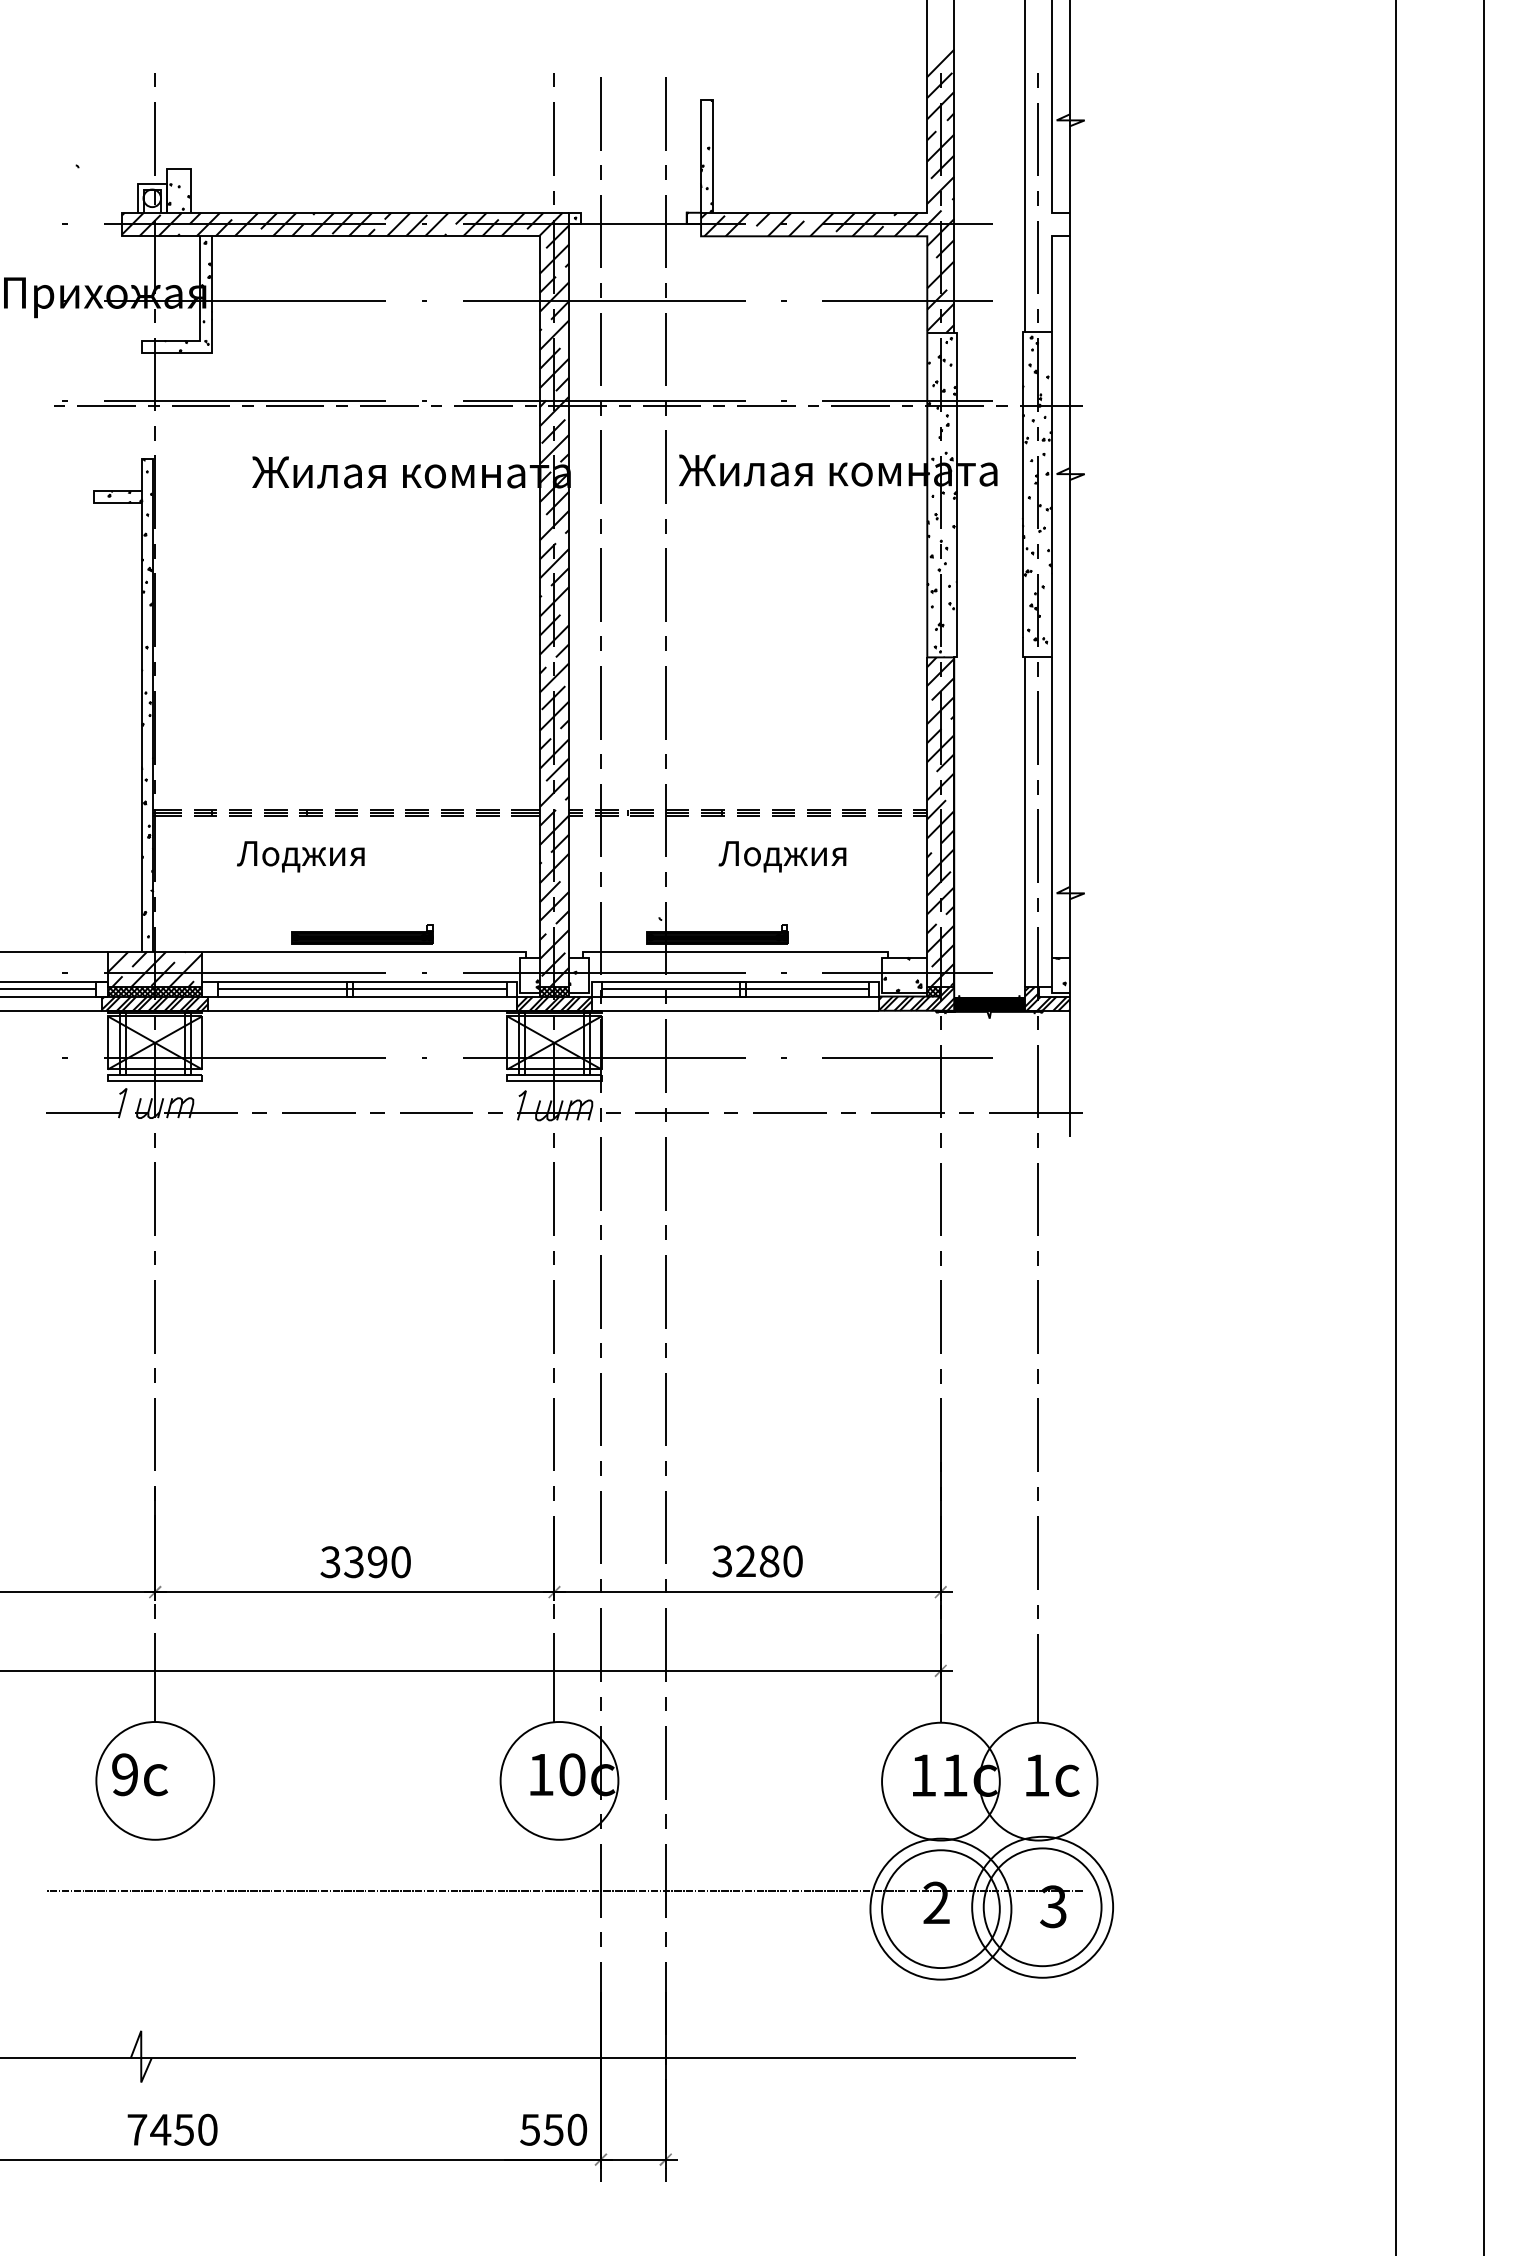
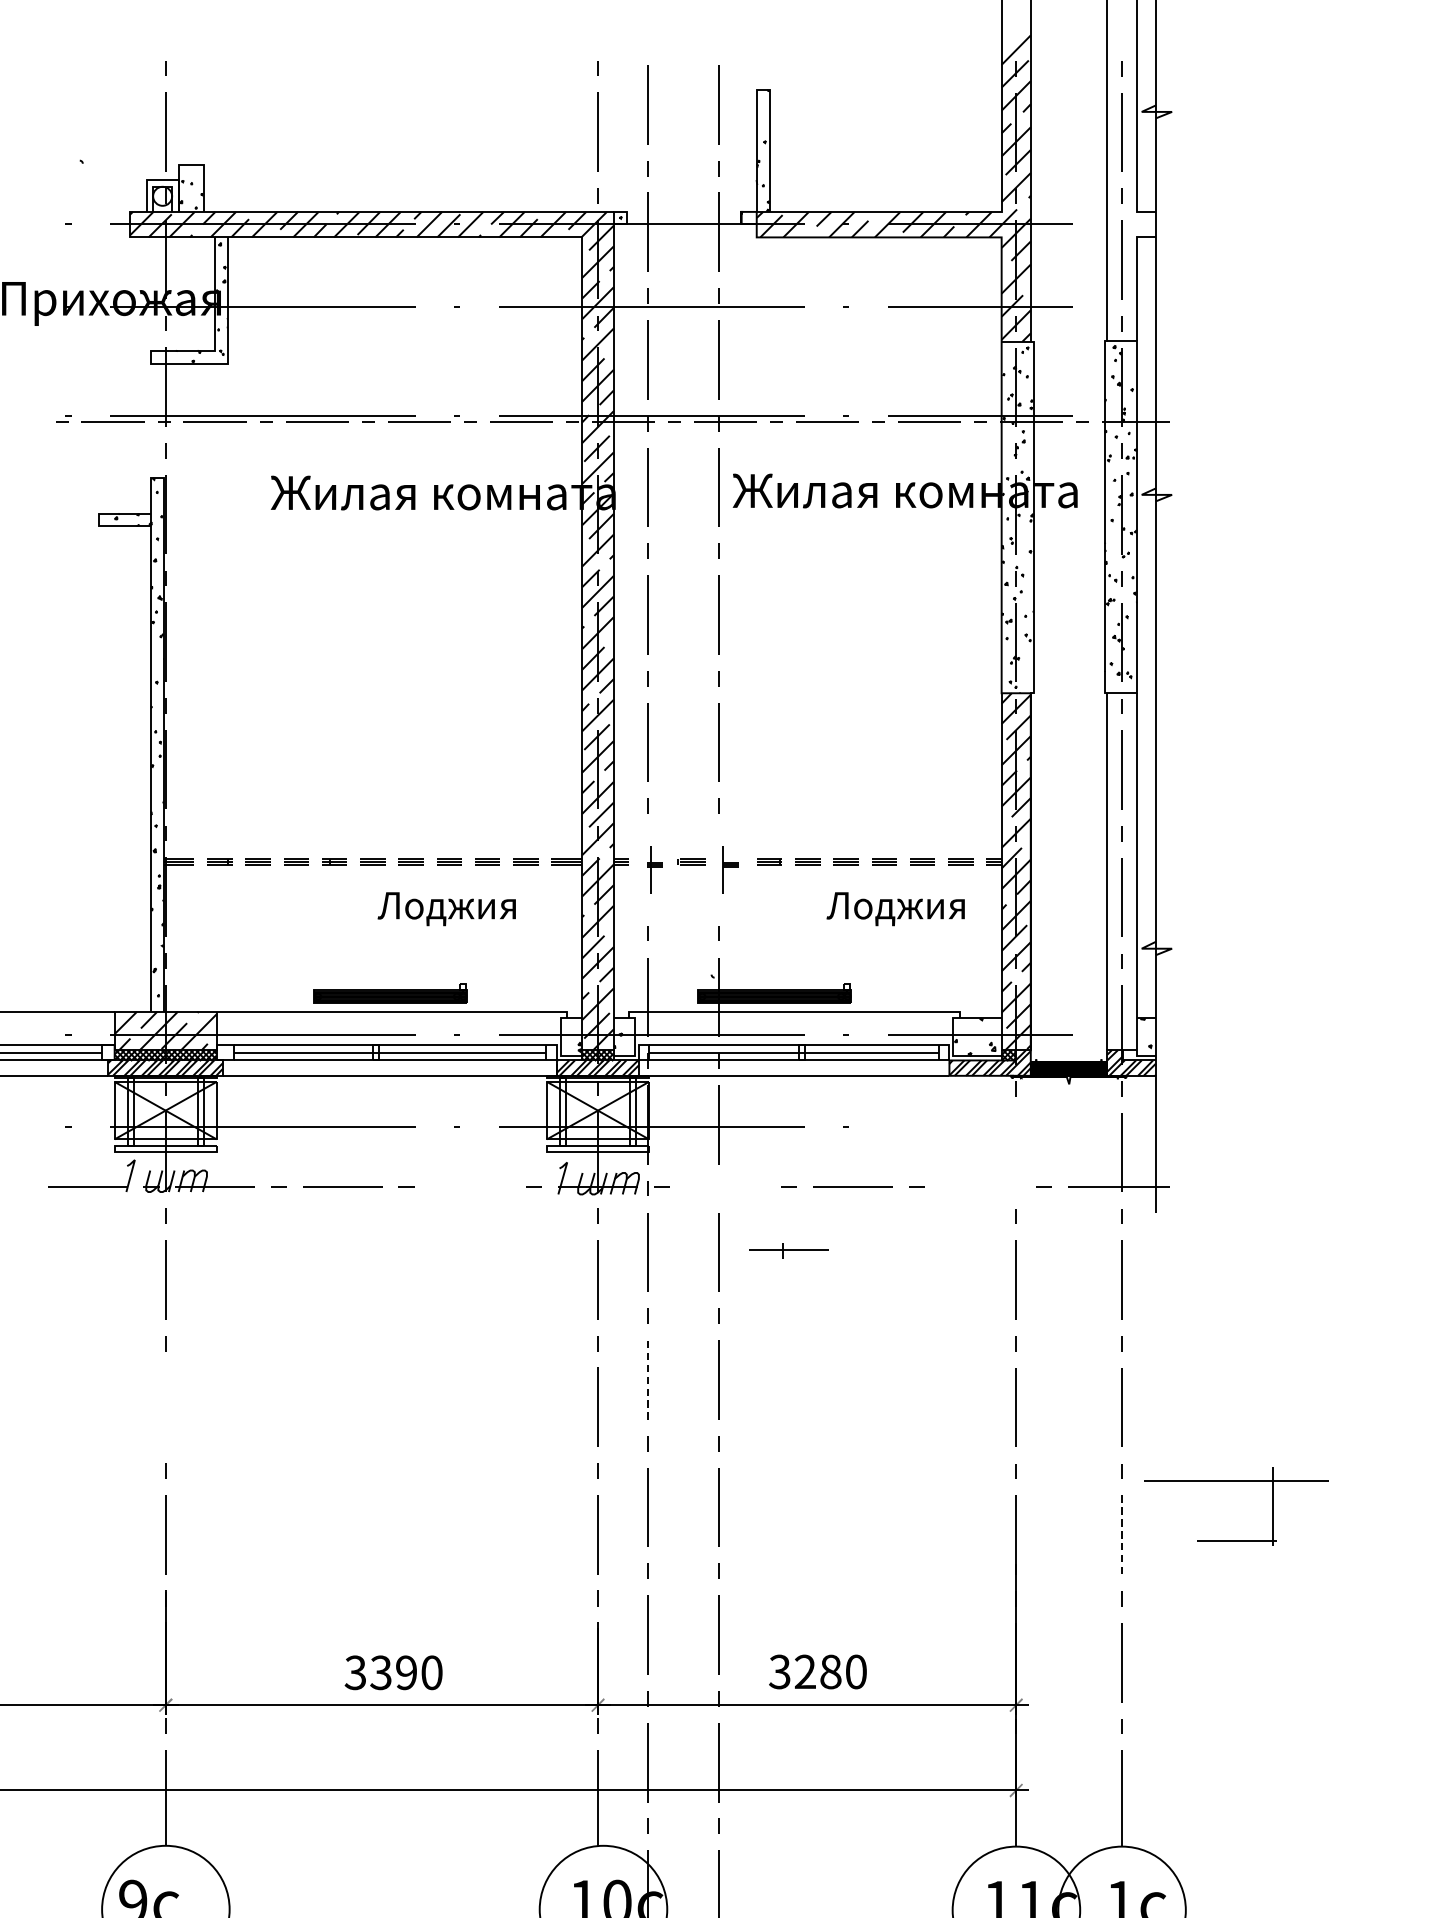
part: (606, 820) -> (654, 869), size x0.6
part: (676, 820) -> (730, 869), size x0.6
text: (300, 856) -> (446, 908), moved
text: (782, 856) -> (895, 908), moved
part: (907, 1058) -> (1236, 1481), moved
line: (436, 1112) -> (470, 1185), removed
part: (671, 1114) -> (788, 1250), moved
line: (600, 1291) -> (647, 1379), solid -> dashed
line: (154, 1316) -> (165, 1406), removed
line: (1038, 1435) -> (1122, 1535), solid -> dashed

